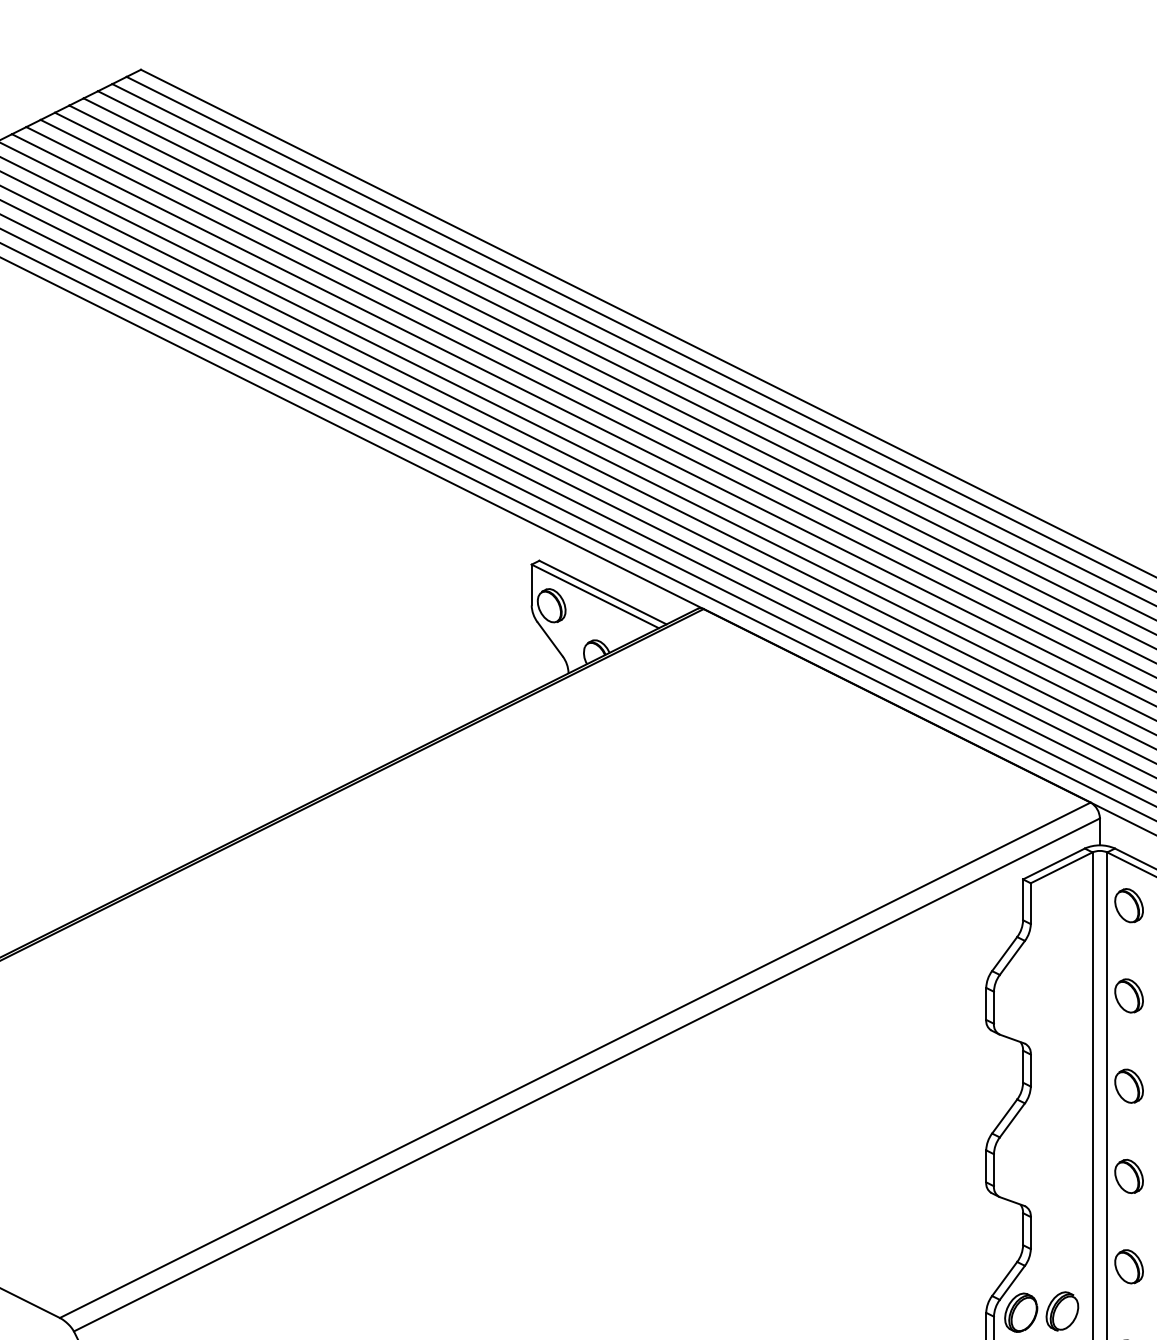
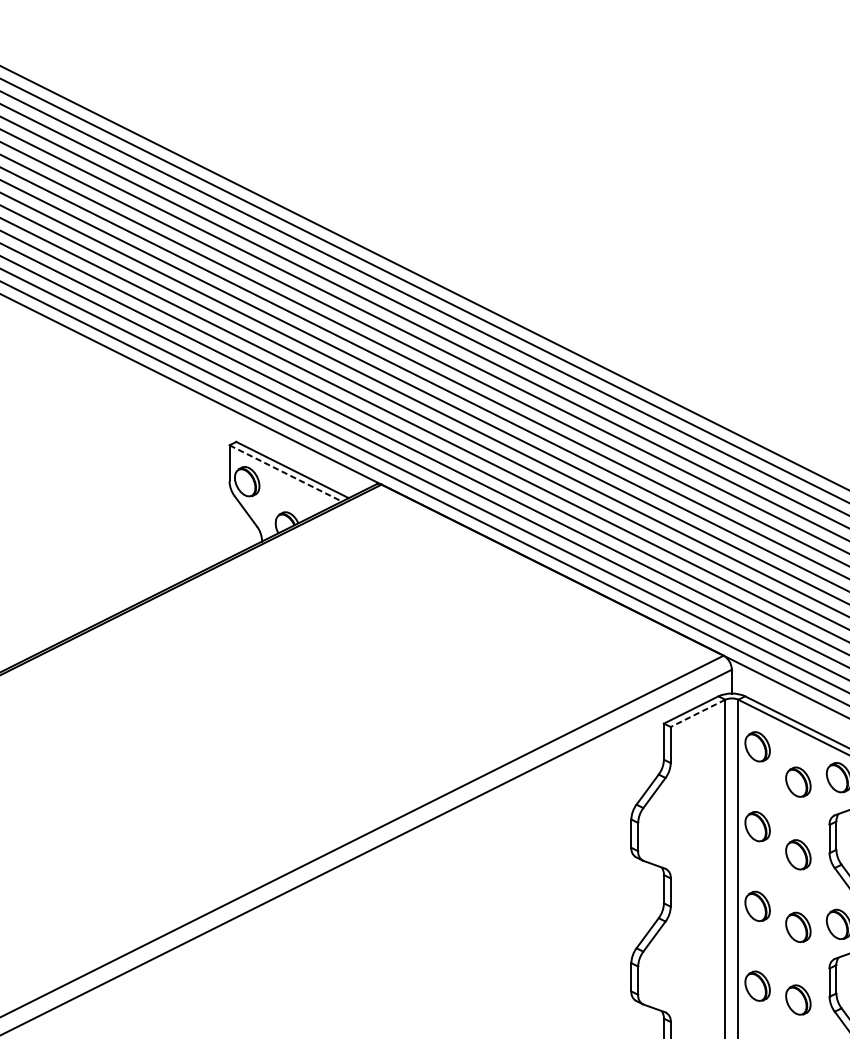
line: (595, 596) -> (285, 473), solid -> dashed
line: (1061, 867) -> (697, 713), solid -> dashed

